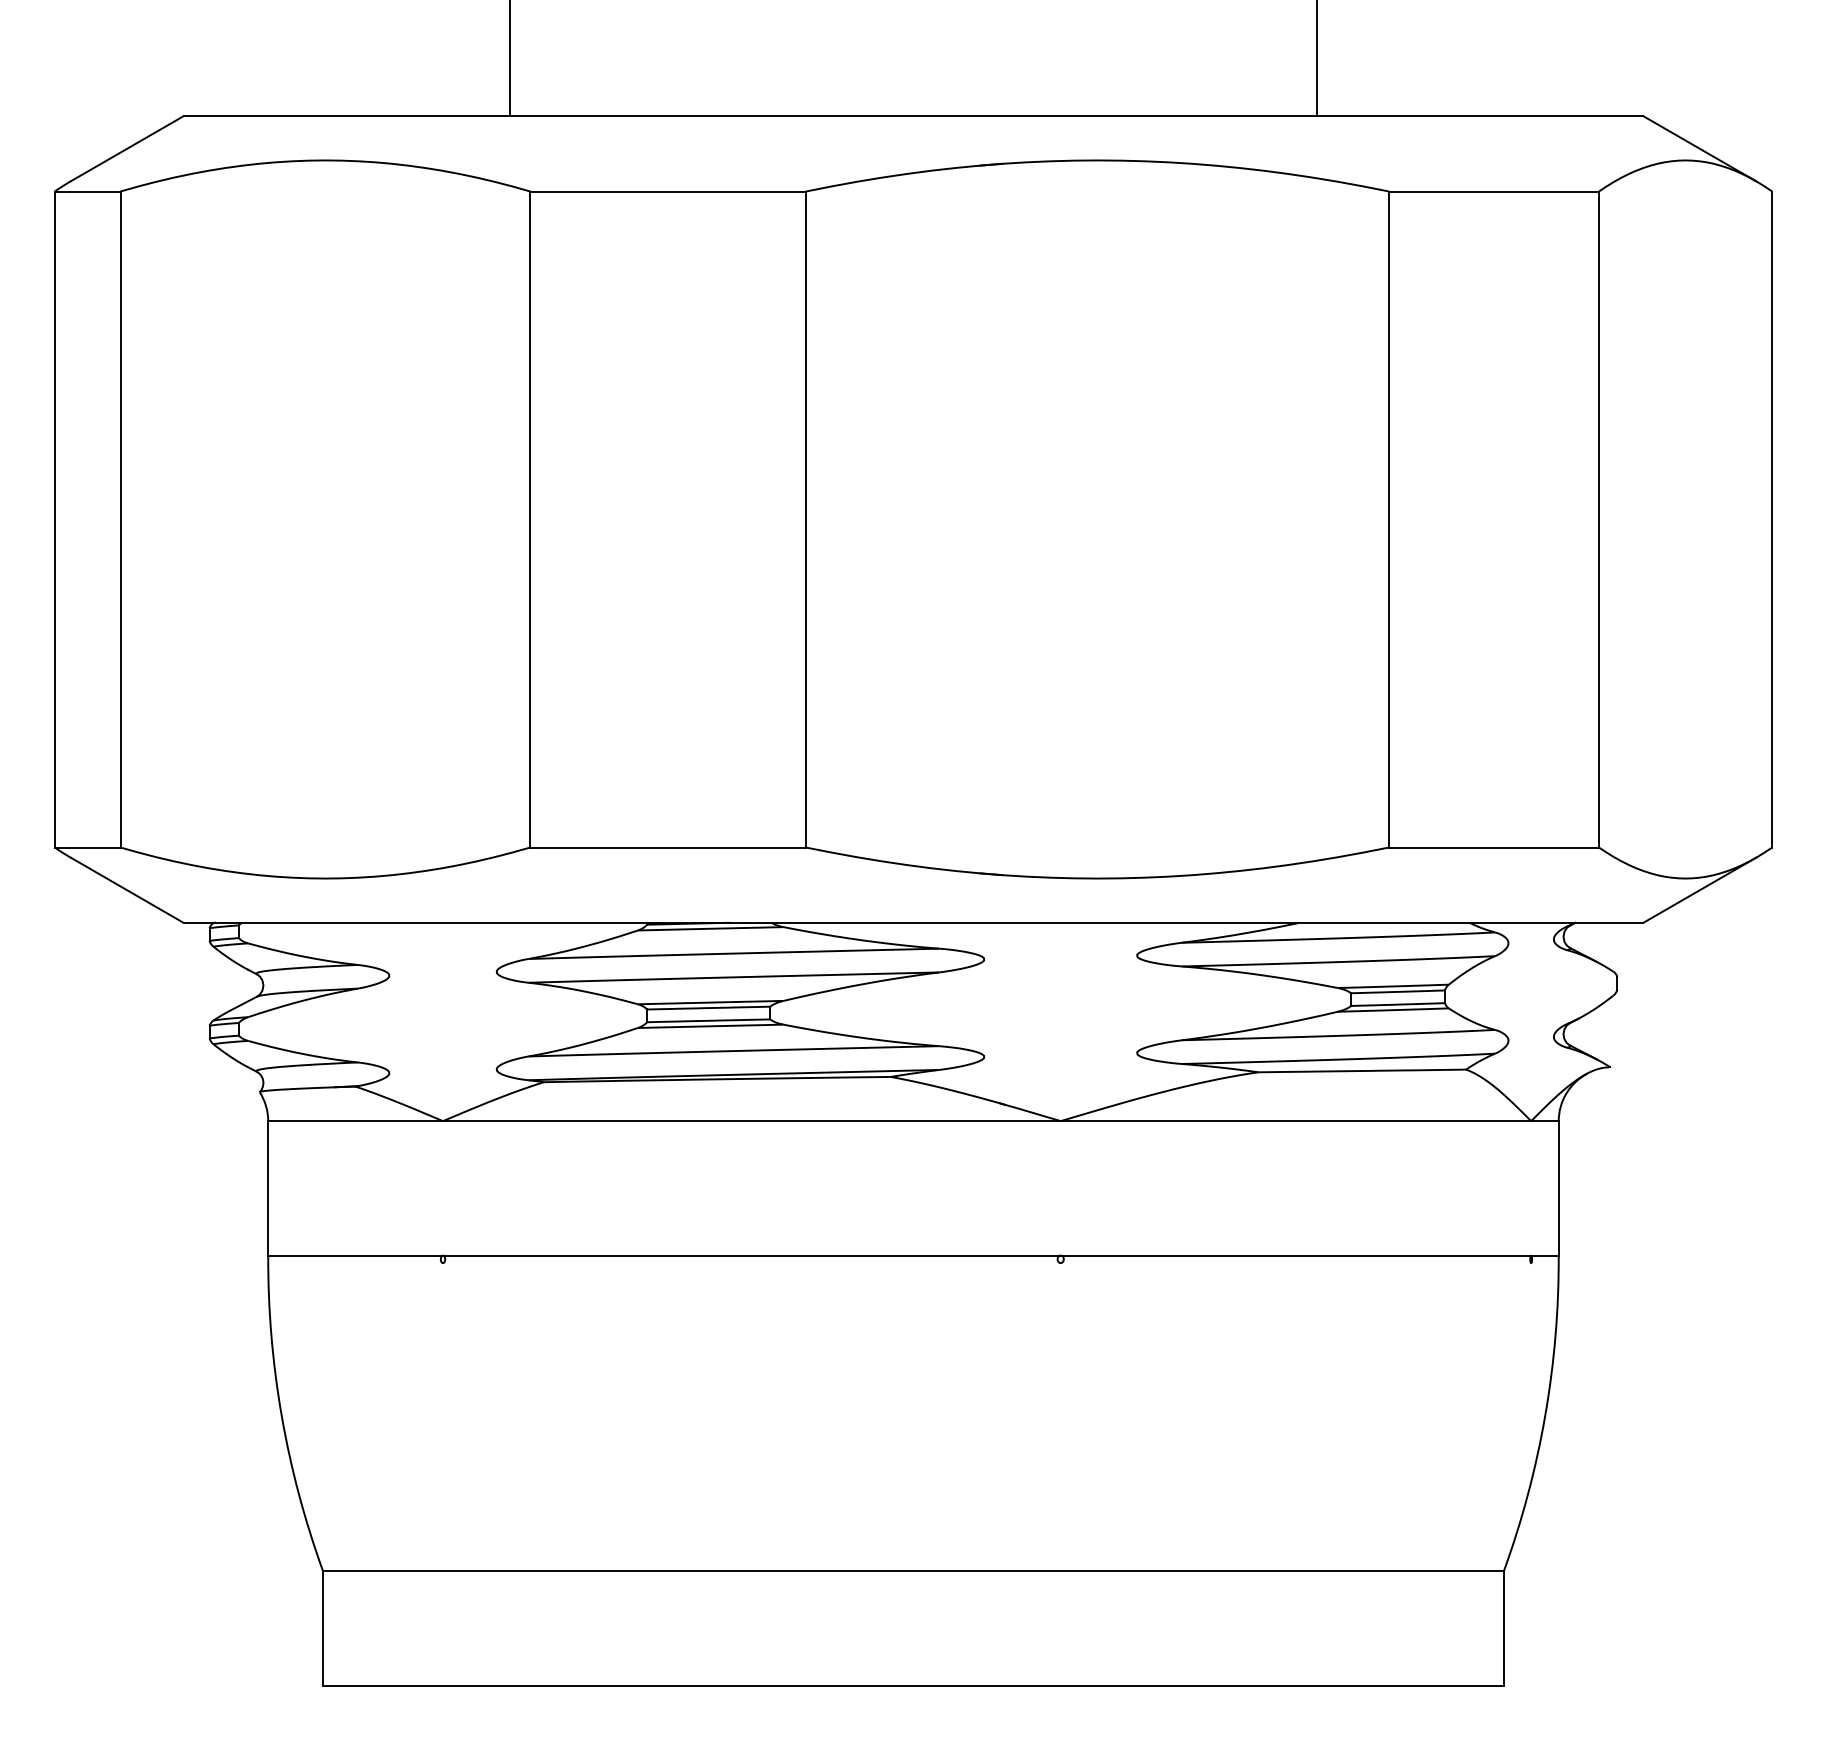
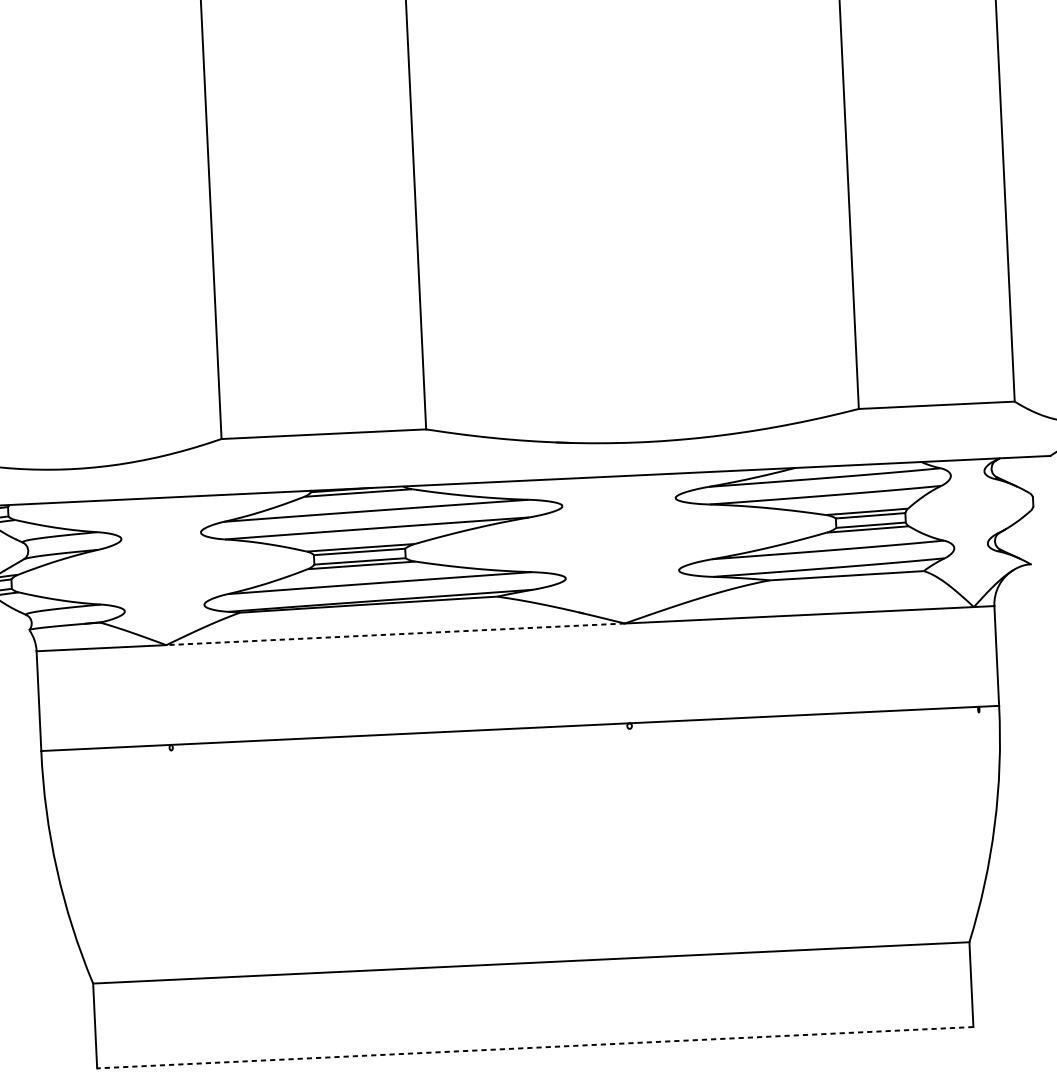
line: (751, 1121) -> (395, 634), solid -> dashed
line: (913, 1685) -> (535, 1047), solid -> dashed

